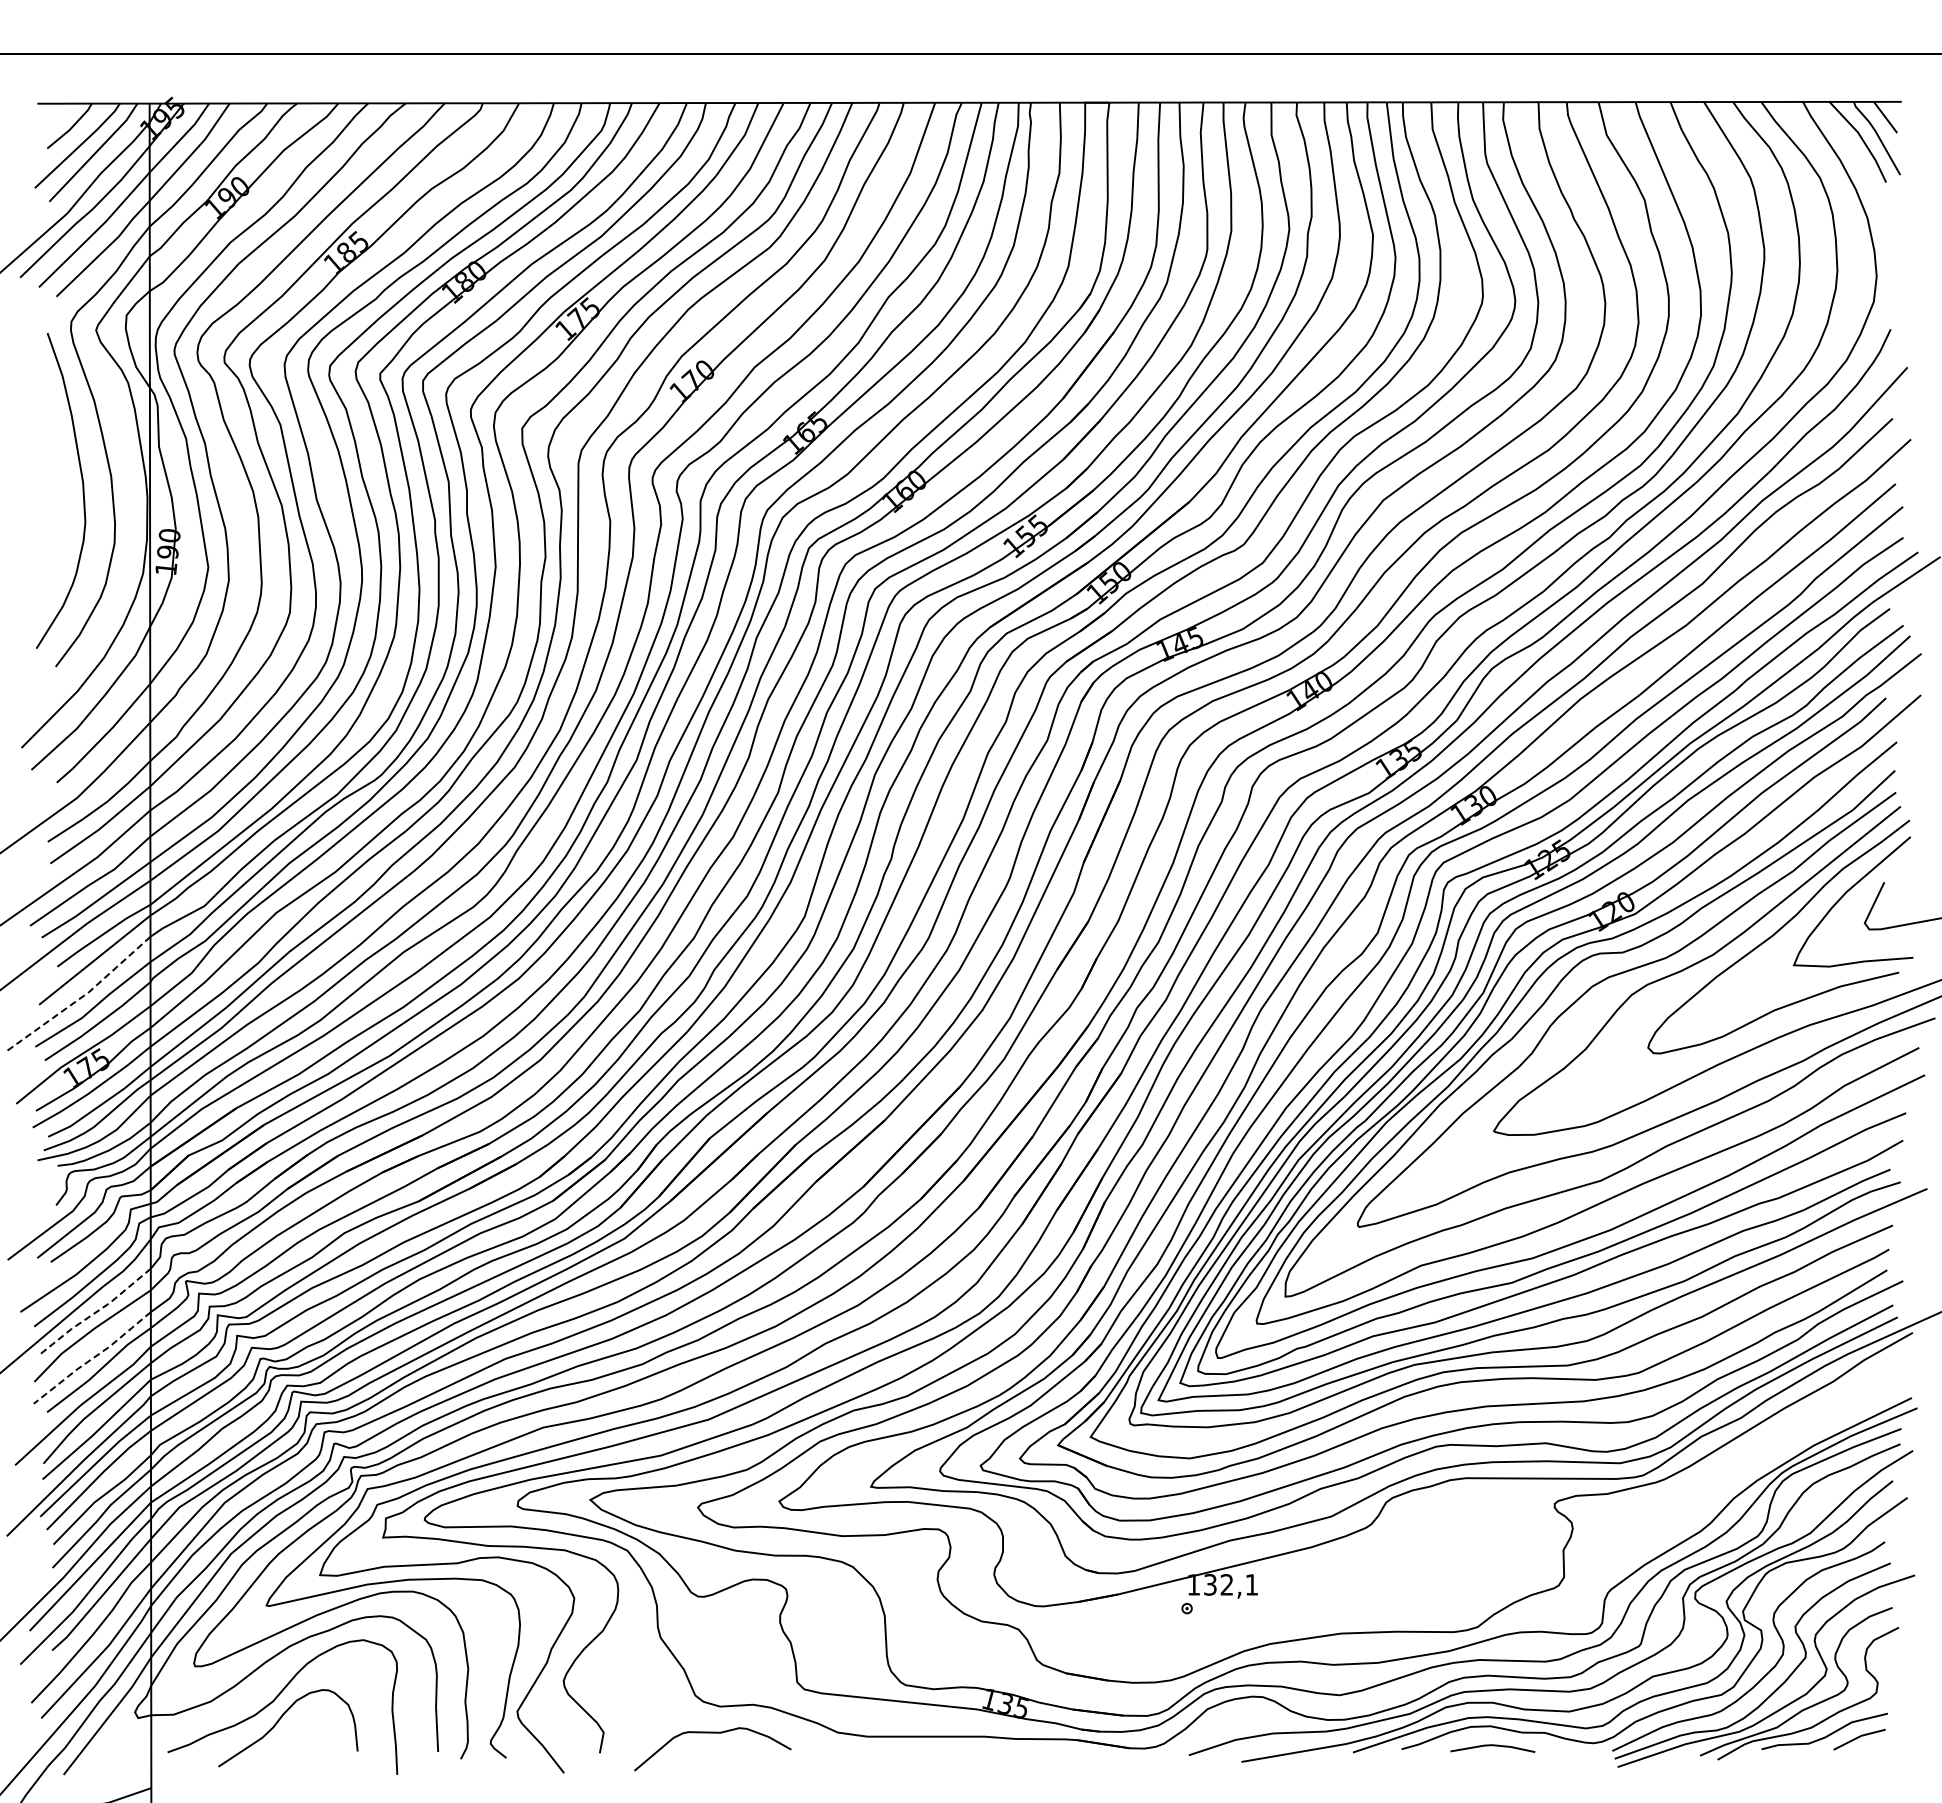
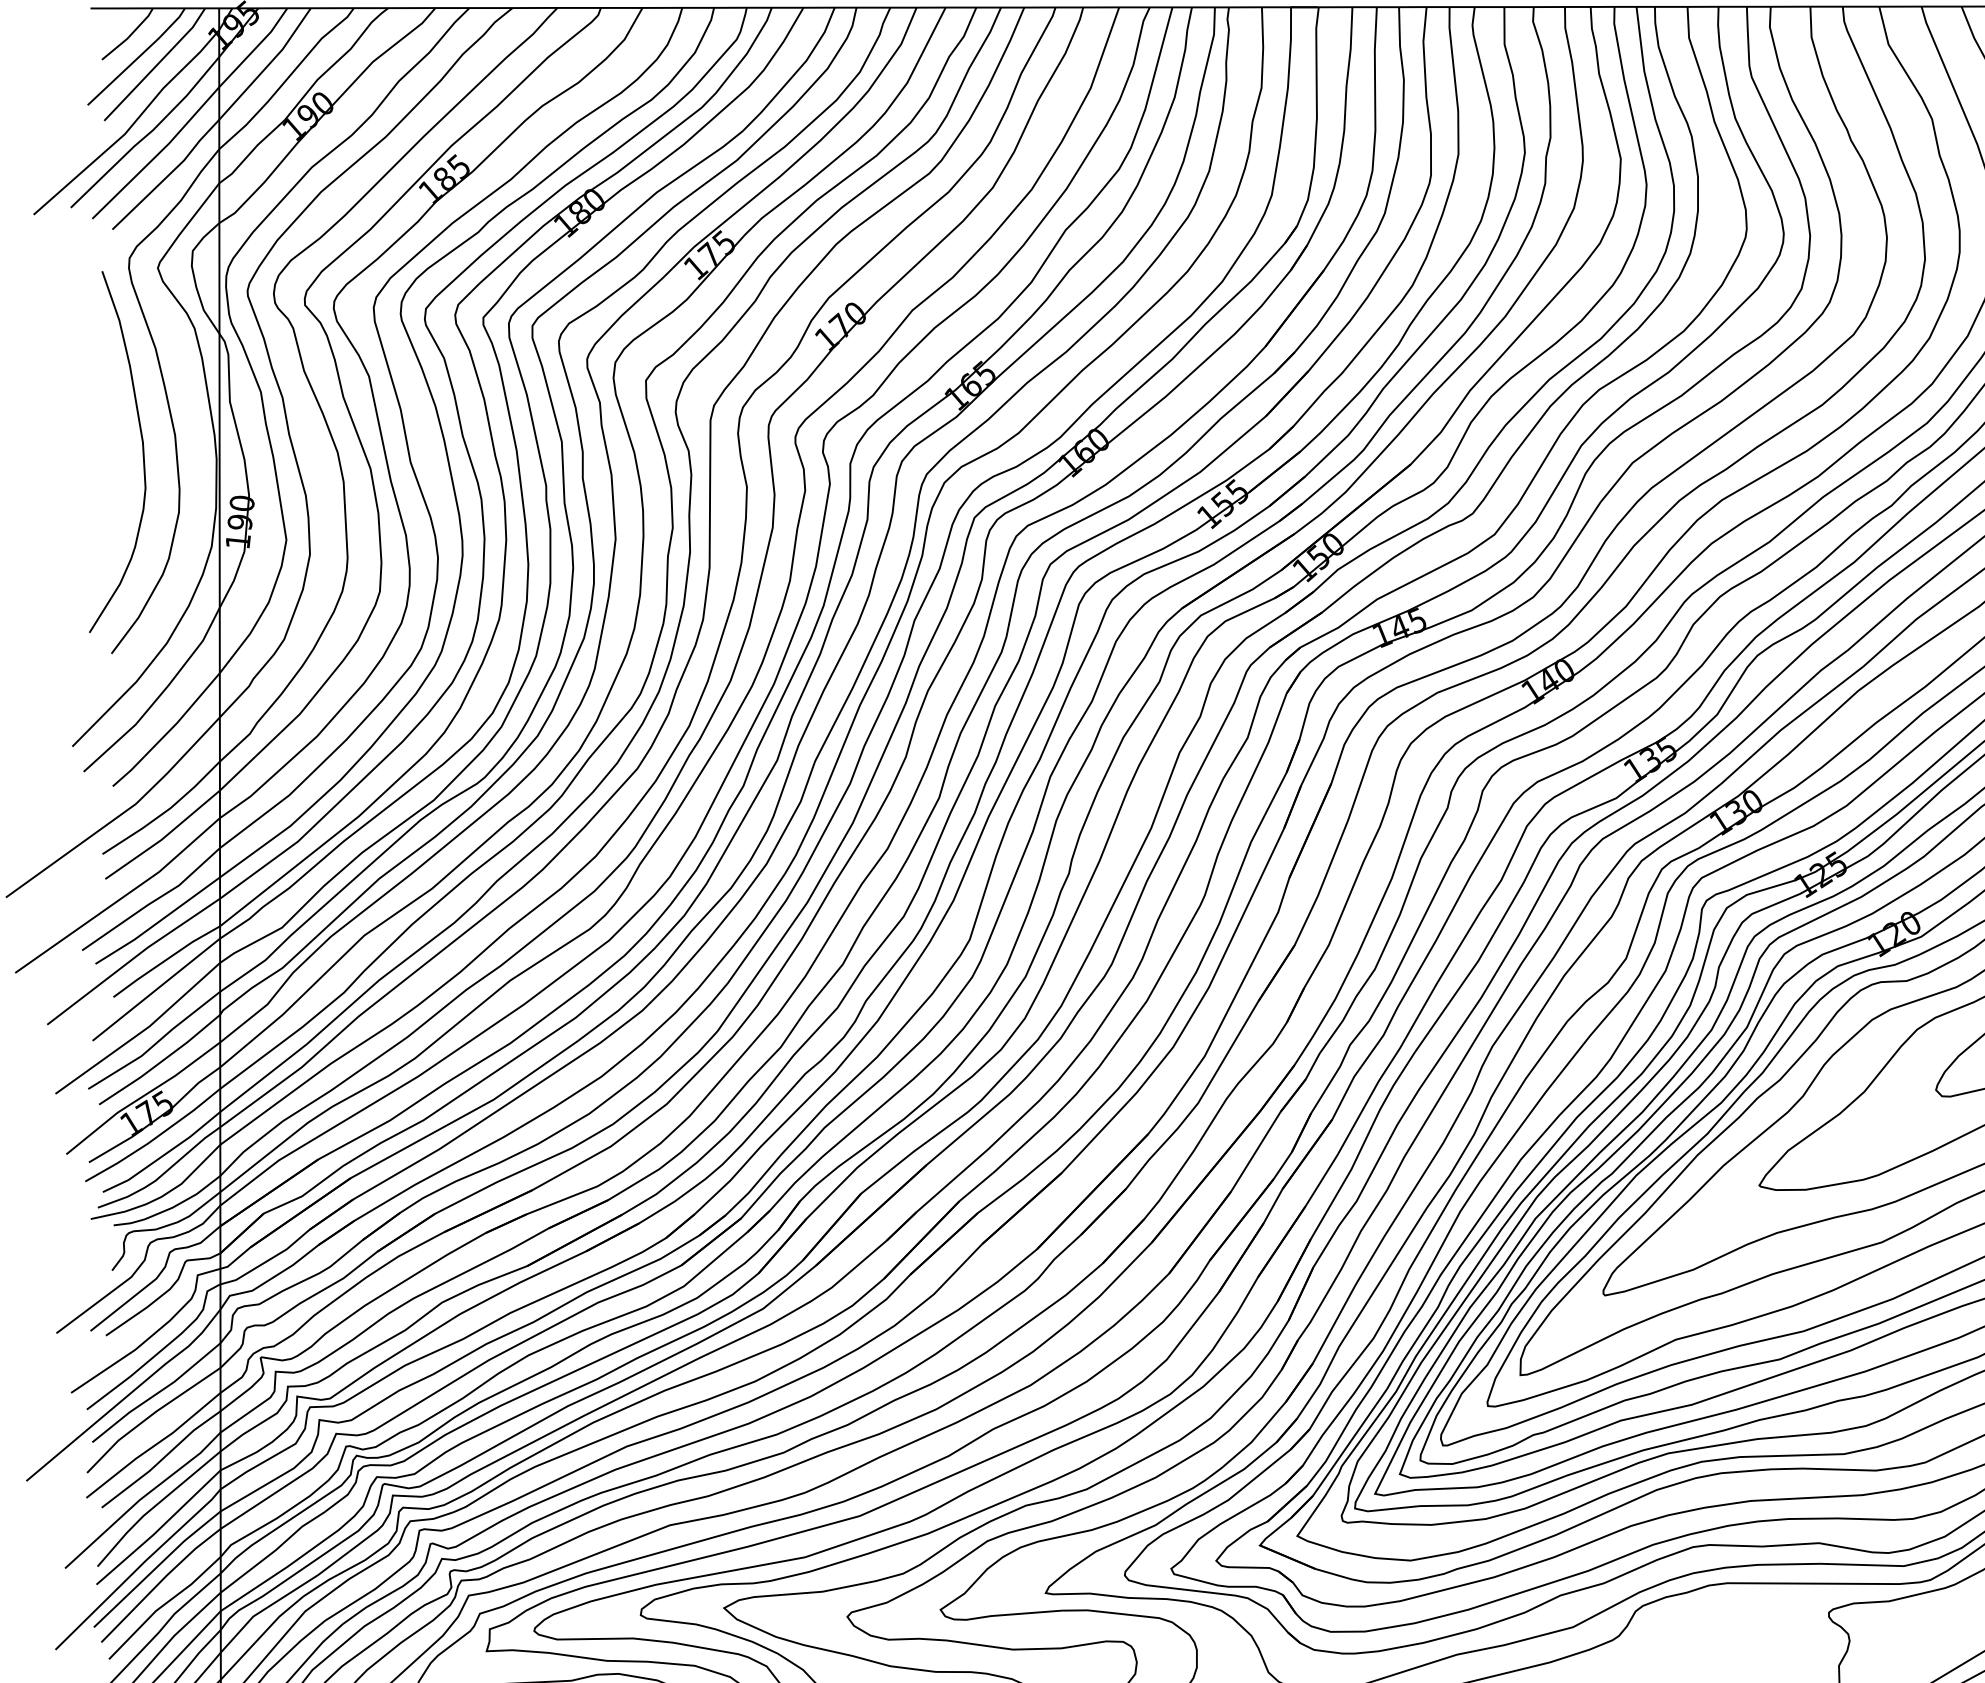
line: (81, 997) -> (141, 1032), dashed -> solid
line: (95, 1313) -> (157, 1394), dashed -> solid
line: (92, 1358) -> (153, 1446), dashed -> solid

